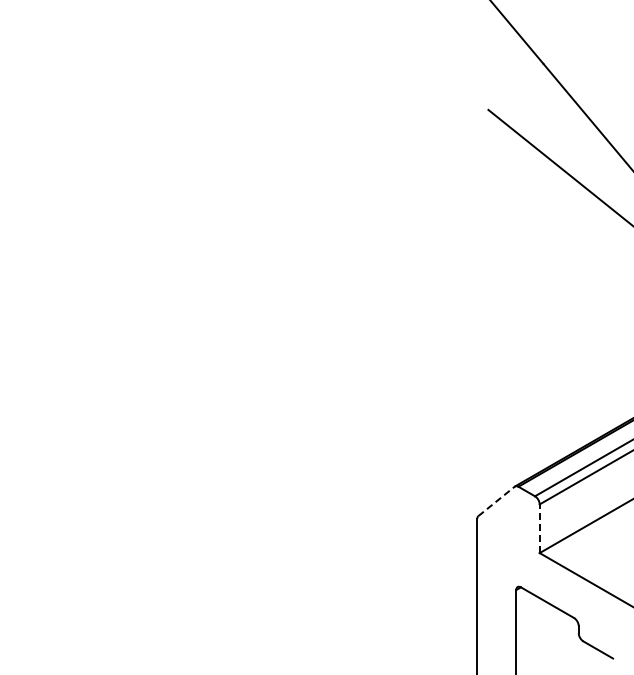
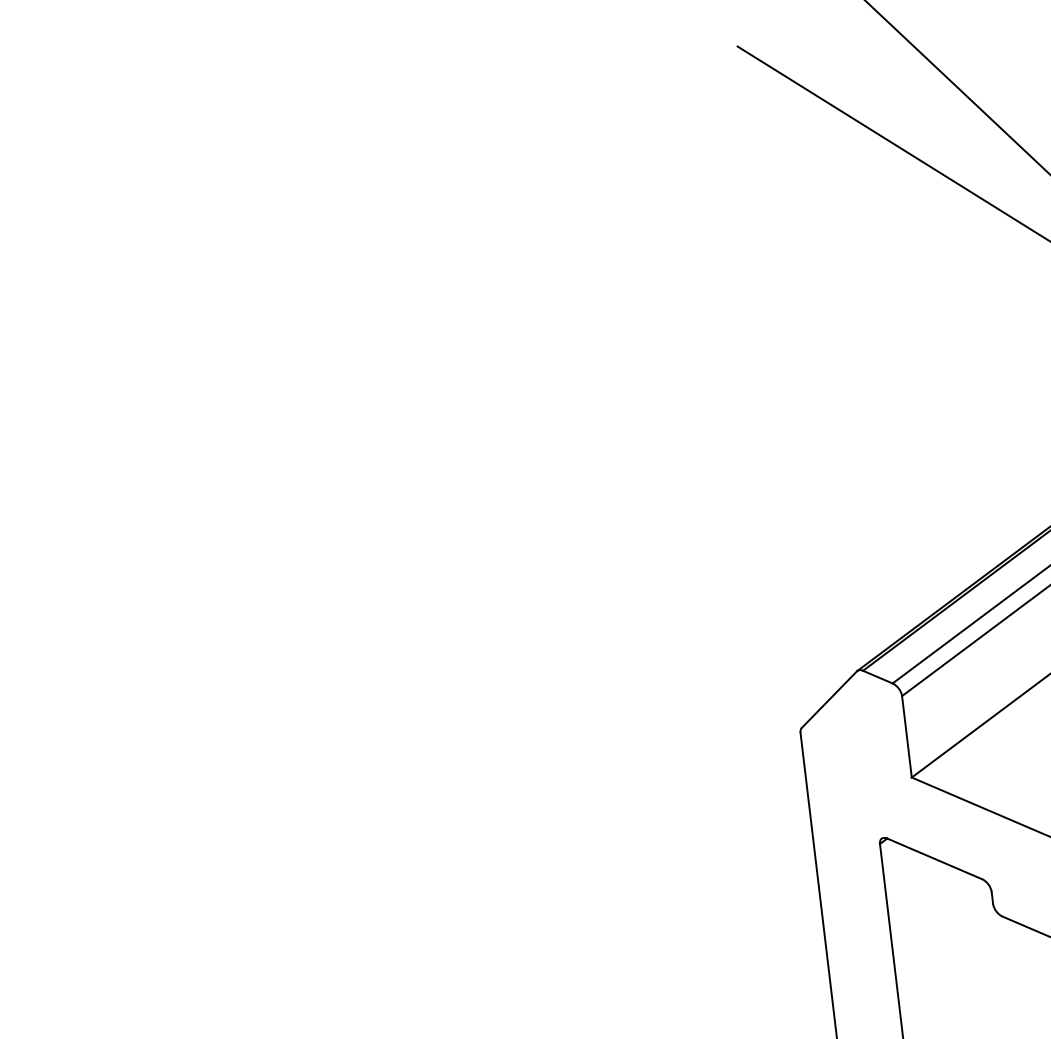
line: (497, 501) -> (830, 699), dashed -> solid
line: (539, 528) -> (906, 736), dashed -> solid

